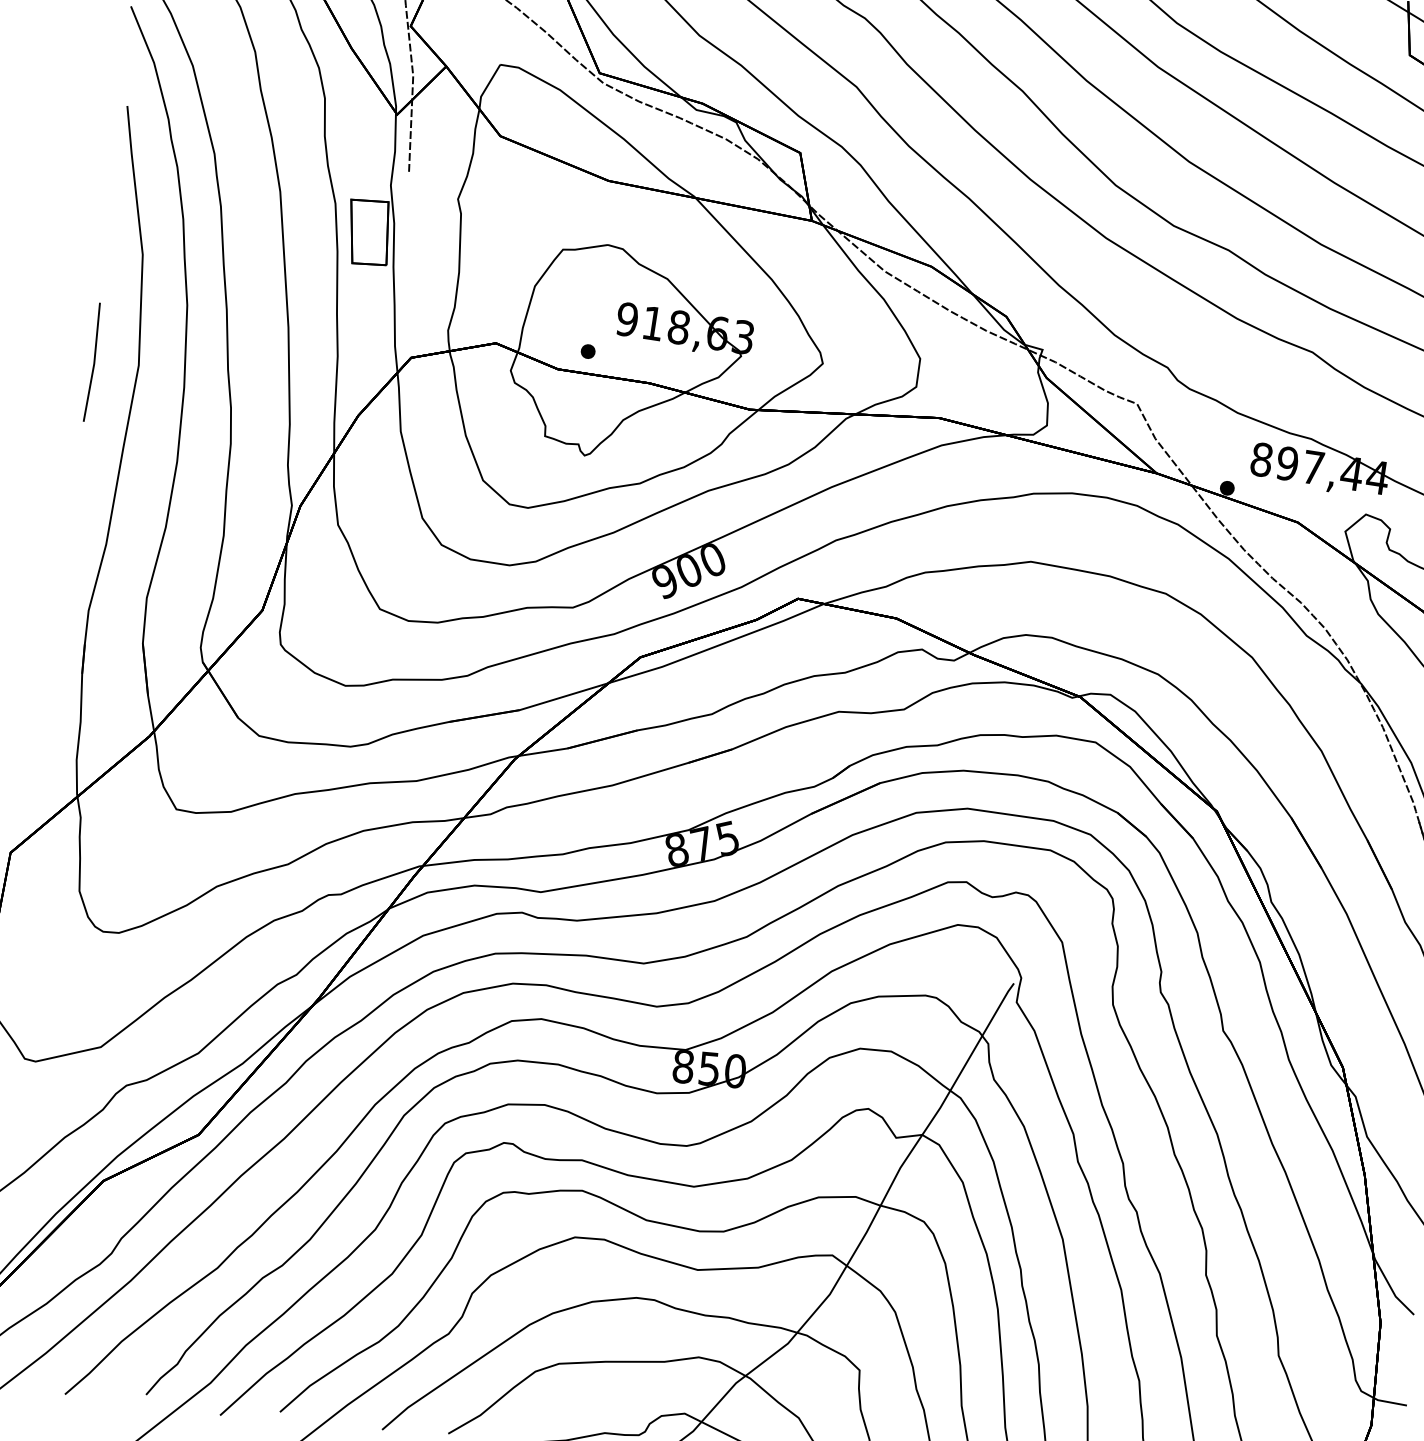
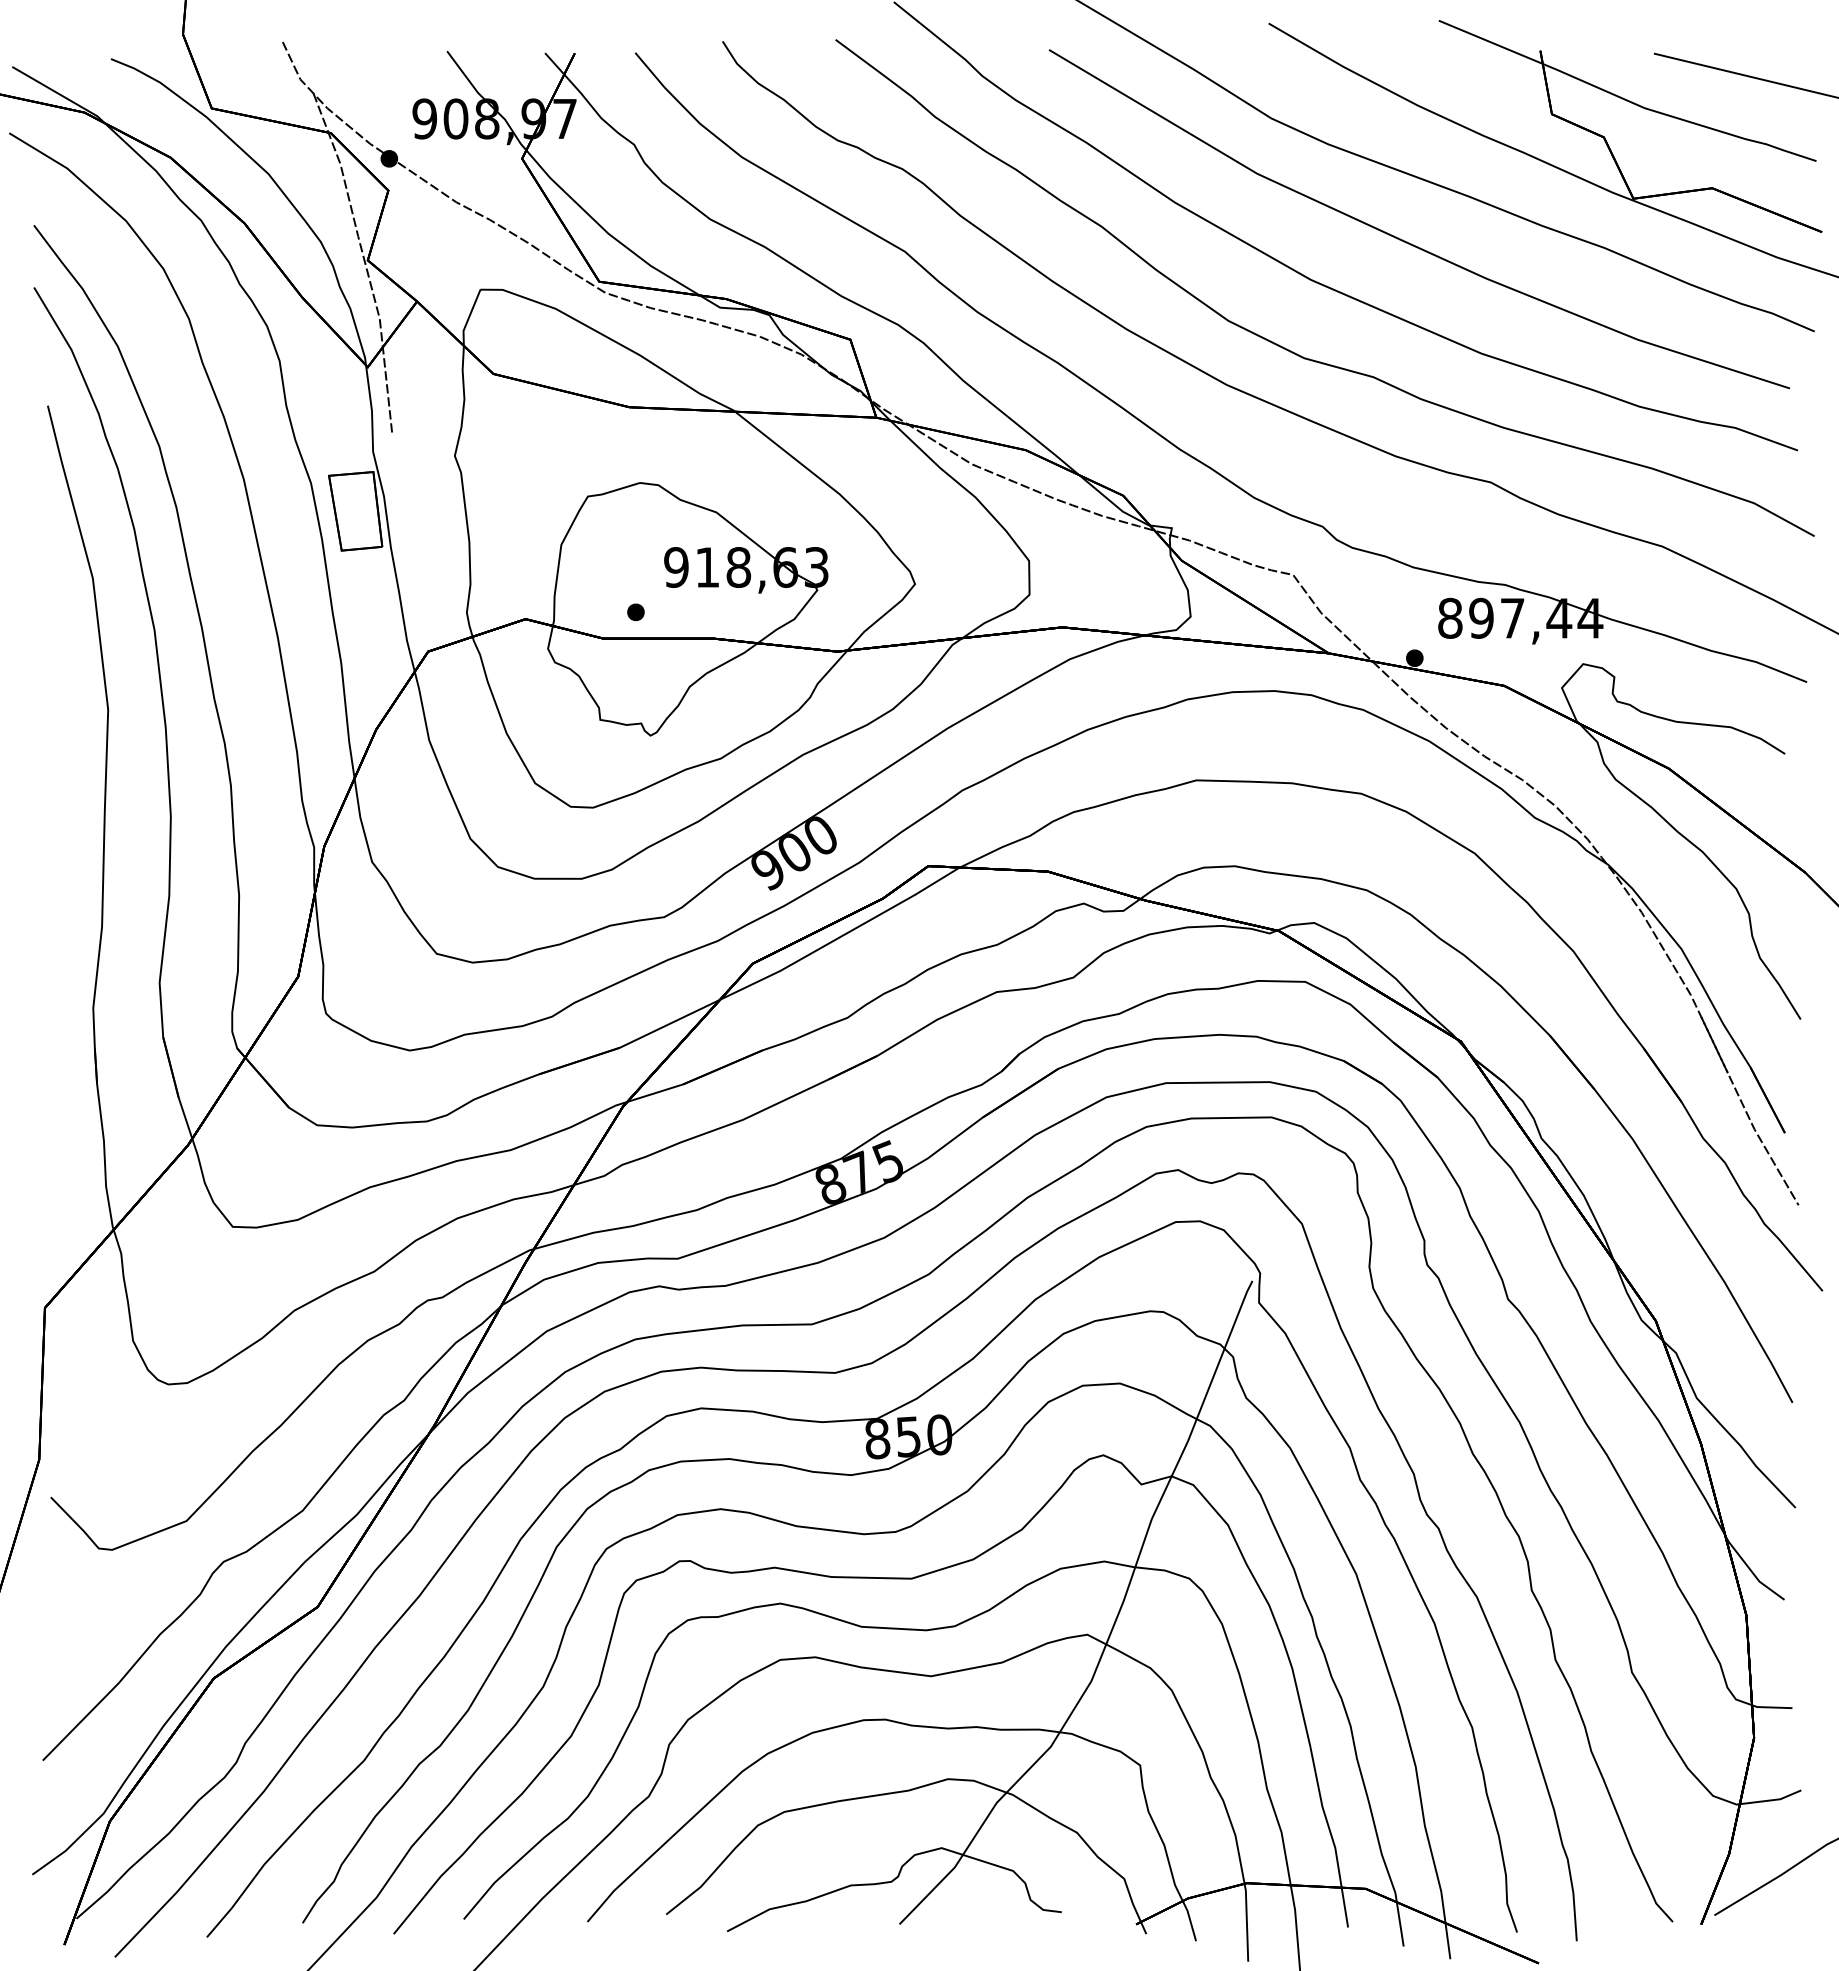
line: (93, 362) -> (54, 714), removed

